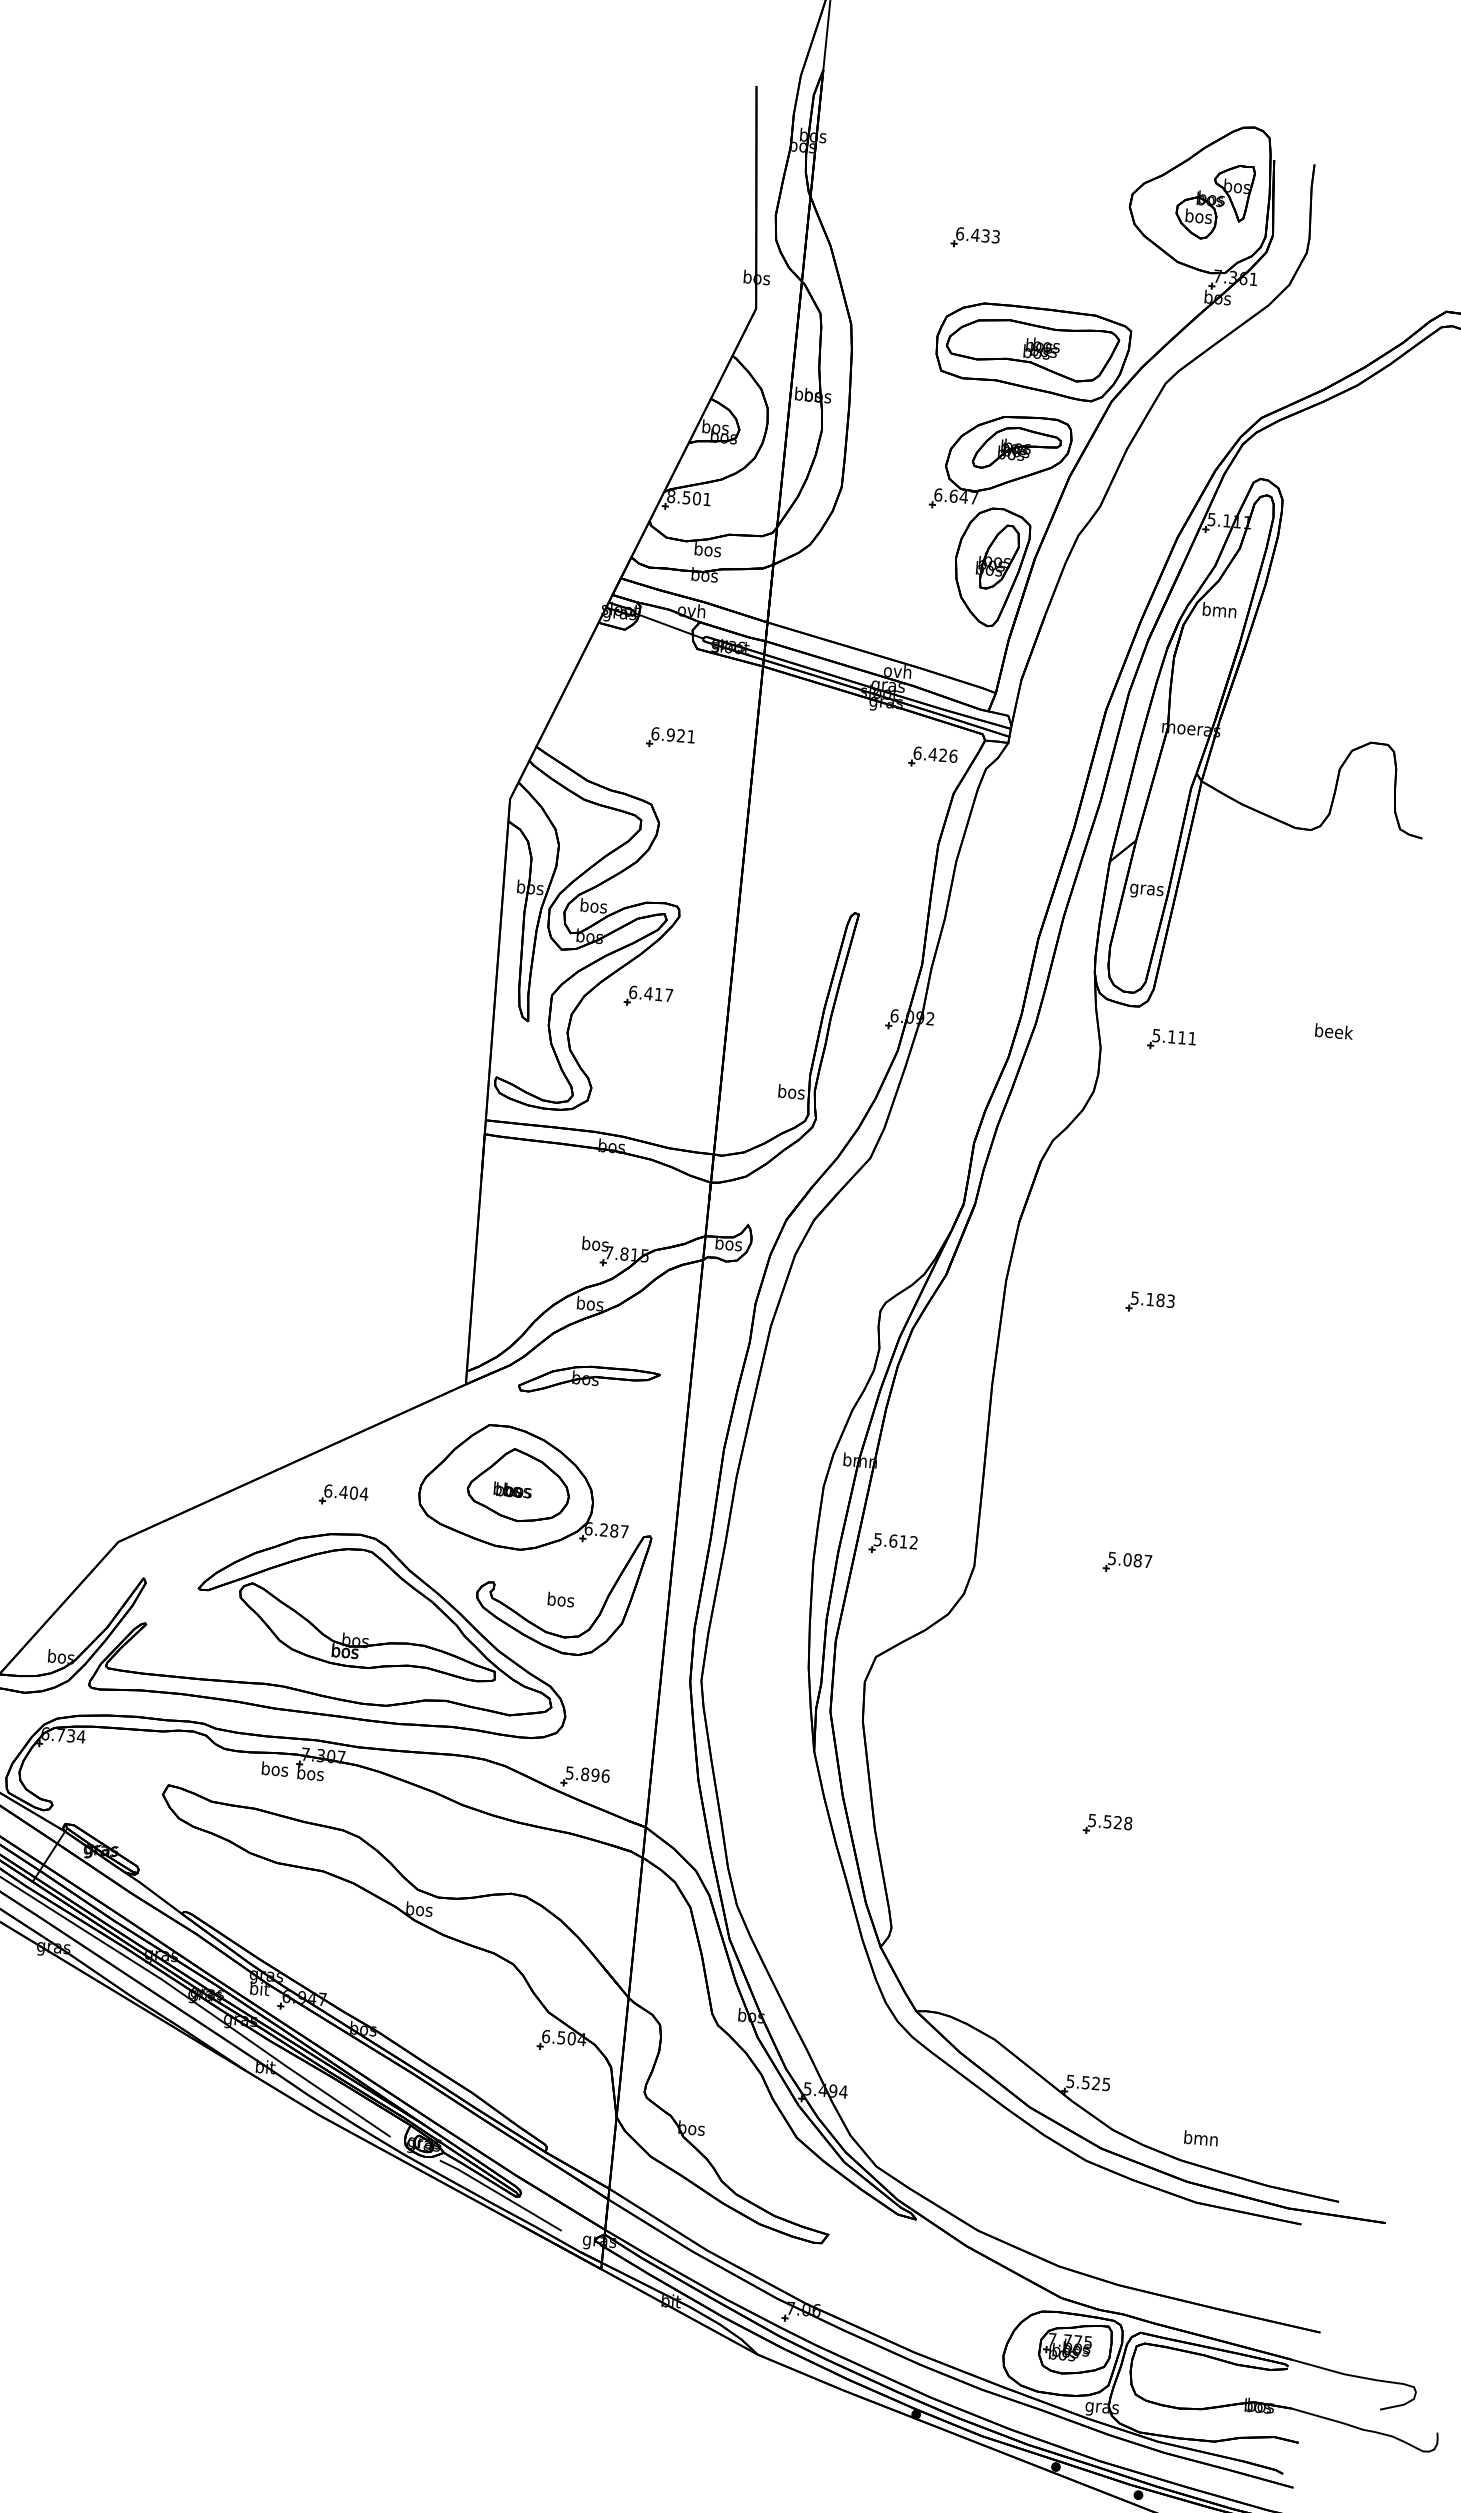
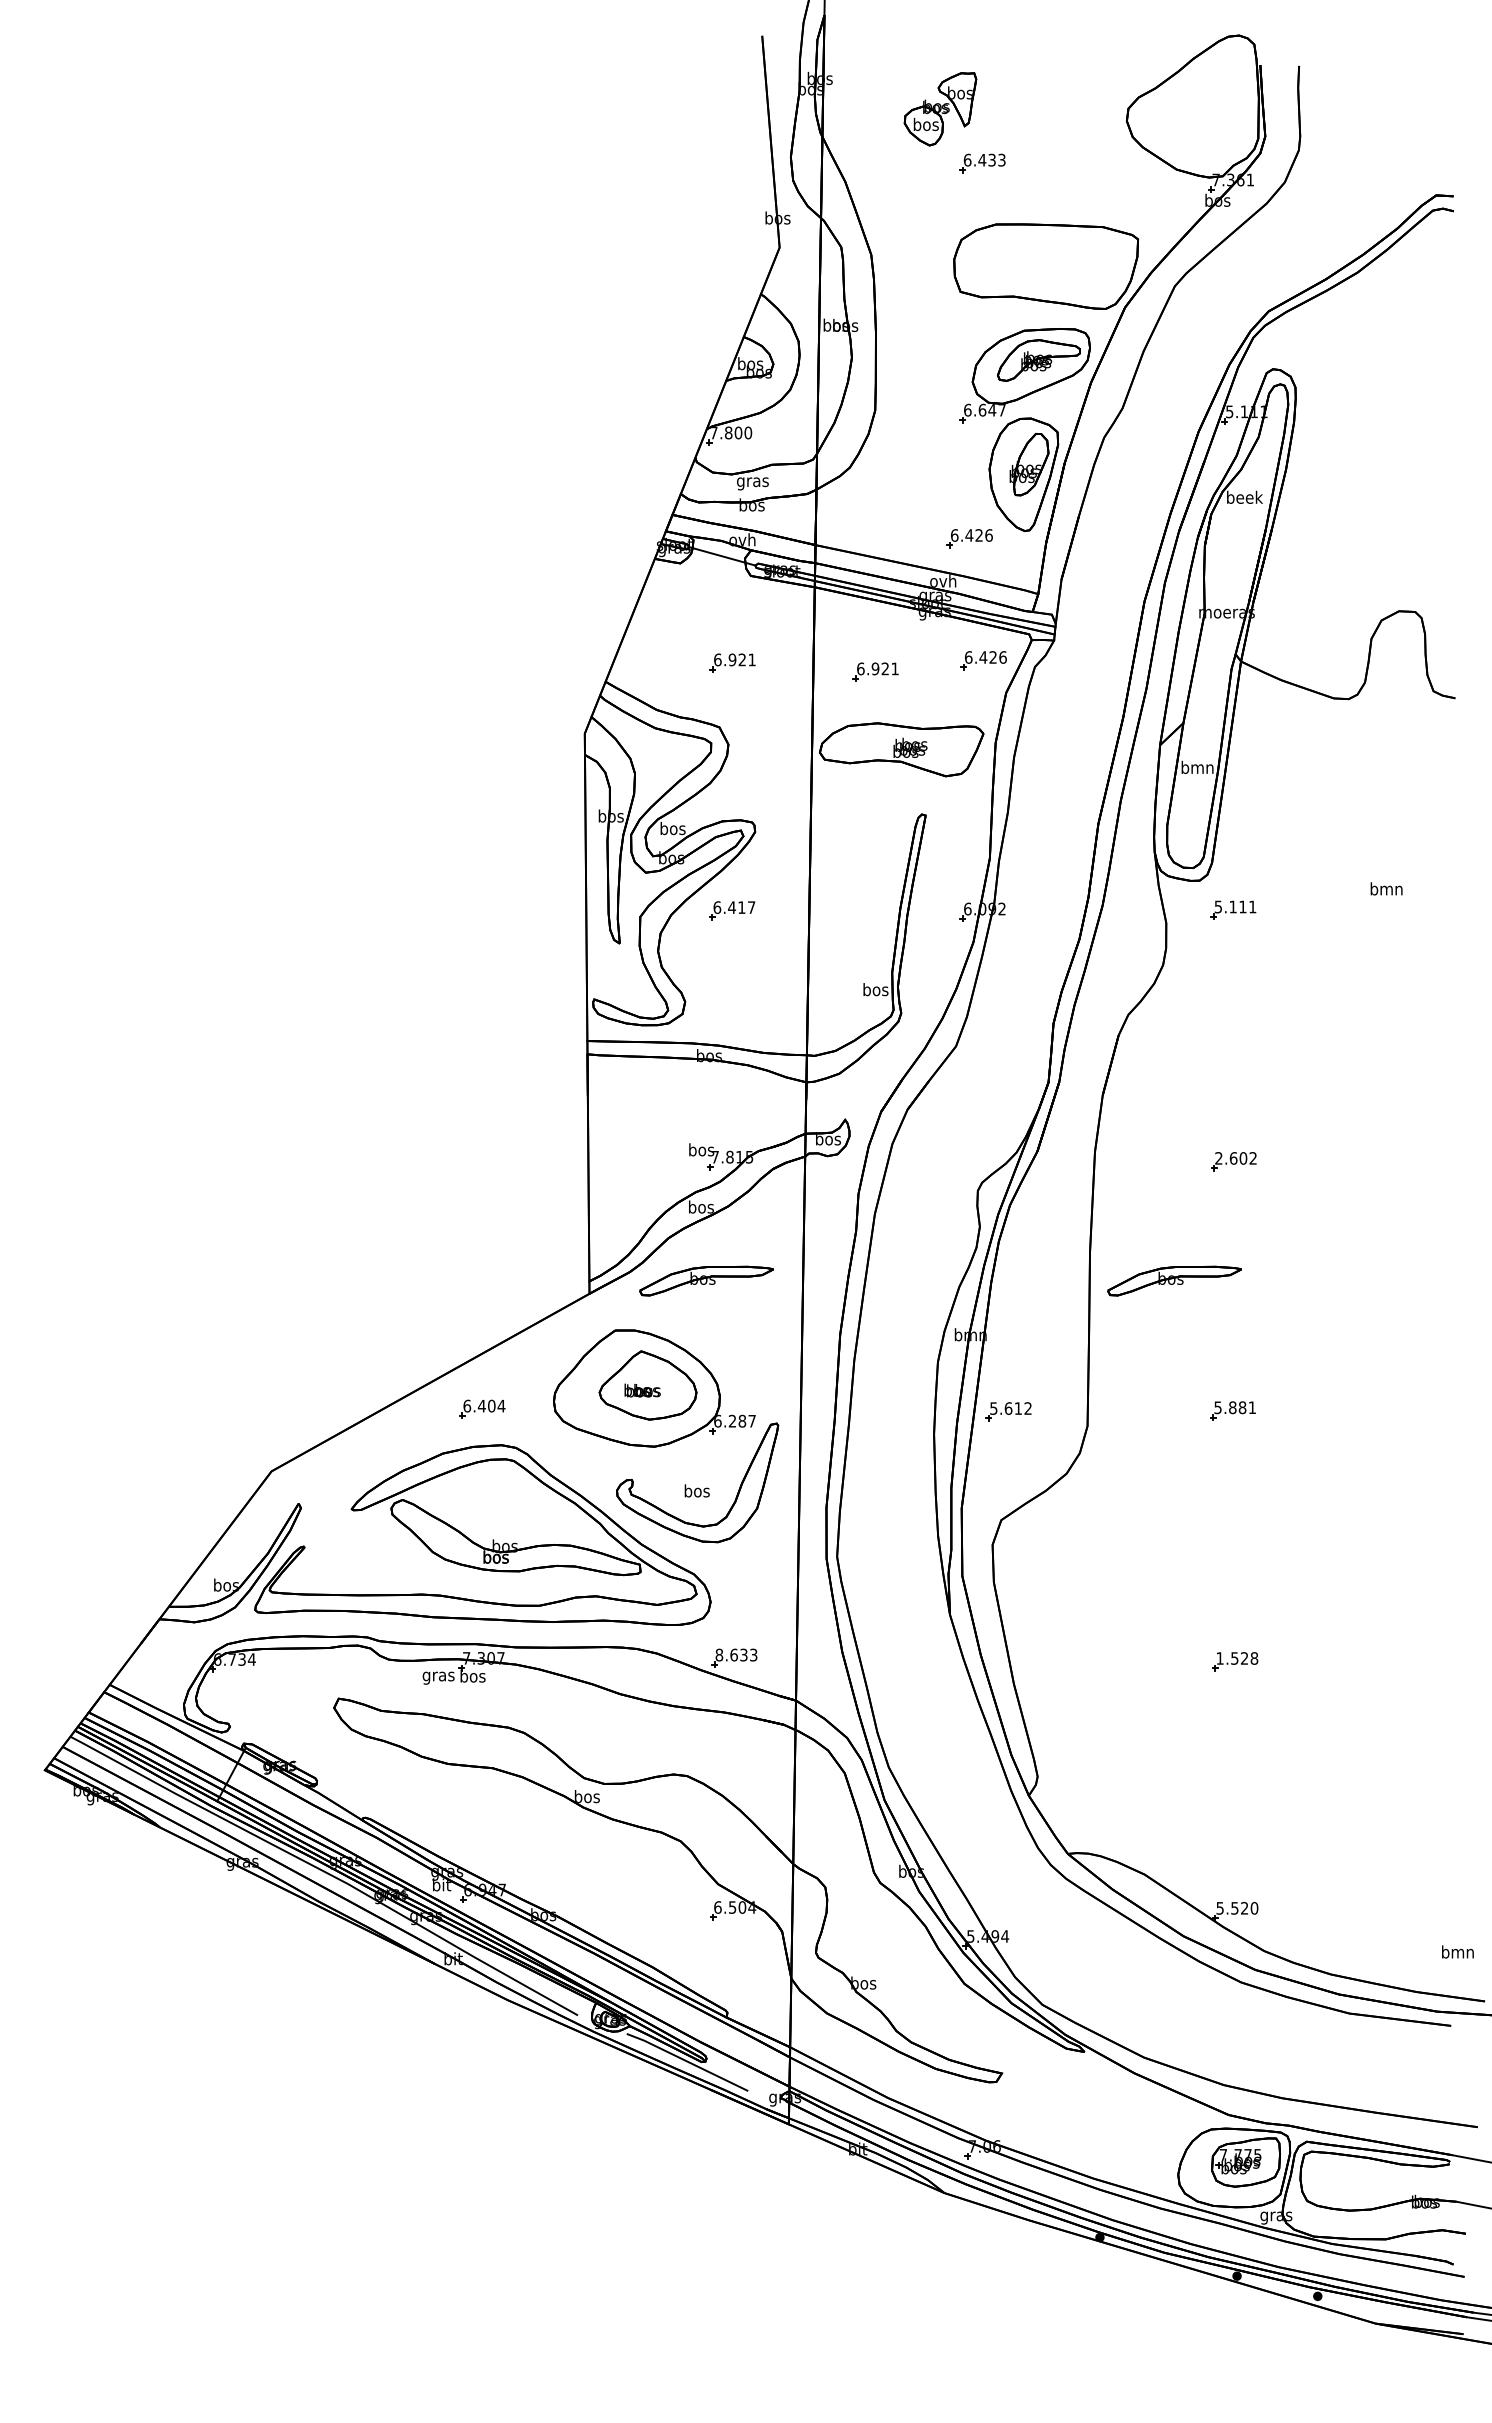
part: (1215, 201) -> (940, 109), moved
part: (1032, 349) -> (901, 749), moved
text: (689, 497) -> (731, 432), 8.501 -> 7.800
text: (707, 551) -> (752, 482), bos -> gras
text: (1219, 609) -> (1244, 496), bmn -> beek
part: (928, 629) -> (969, 538), added
part: (819, 759) -> (875, 671), added
text: (1146, 889) -> (1197, 768), gras -> bmn
text: (1333, 1031) -> (1386, 888), beek -> bmn
text: (1152, 1299) -> (1235, 1158), 5.183 -> 2.602
part: (1077, 1421) -> (1174, 1280), added
text: (1137, 1560) -> (1242, 1407), 5.087 -> 5.881
text: (274, 1770) -> (438, 1676), bos -> gras
text: (587, 1773) -> (736, 1654), 5.896 -> 8.633
text: (1091, 1820) -> (1219, 1658), 5.528 -> 1.528
text: (1106, 2084) -> (1254, 1908), 5.525 -> 5.520
text: (1200, 2137) -> (1457, 1951), moved

